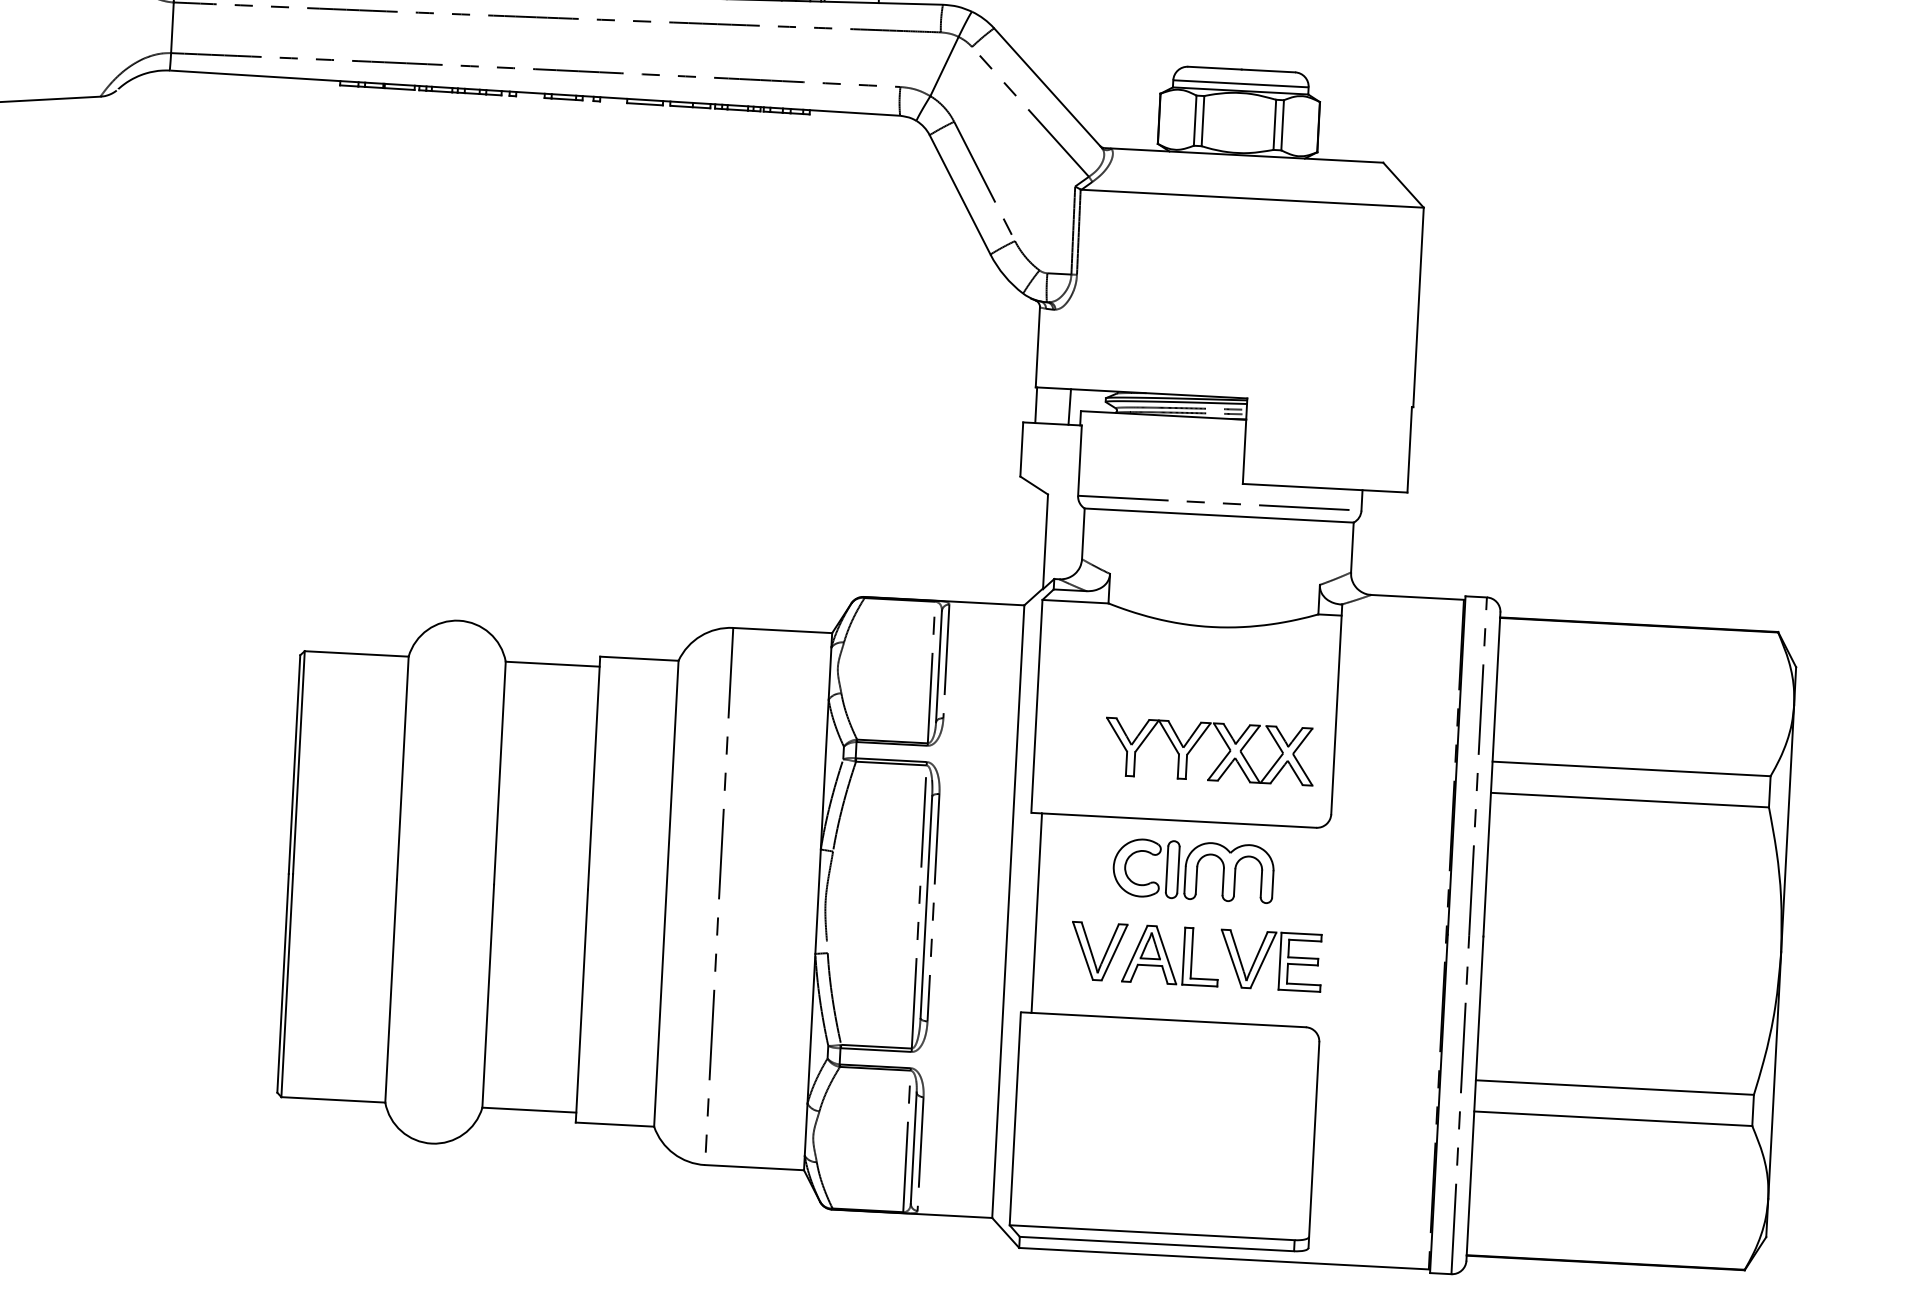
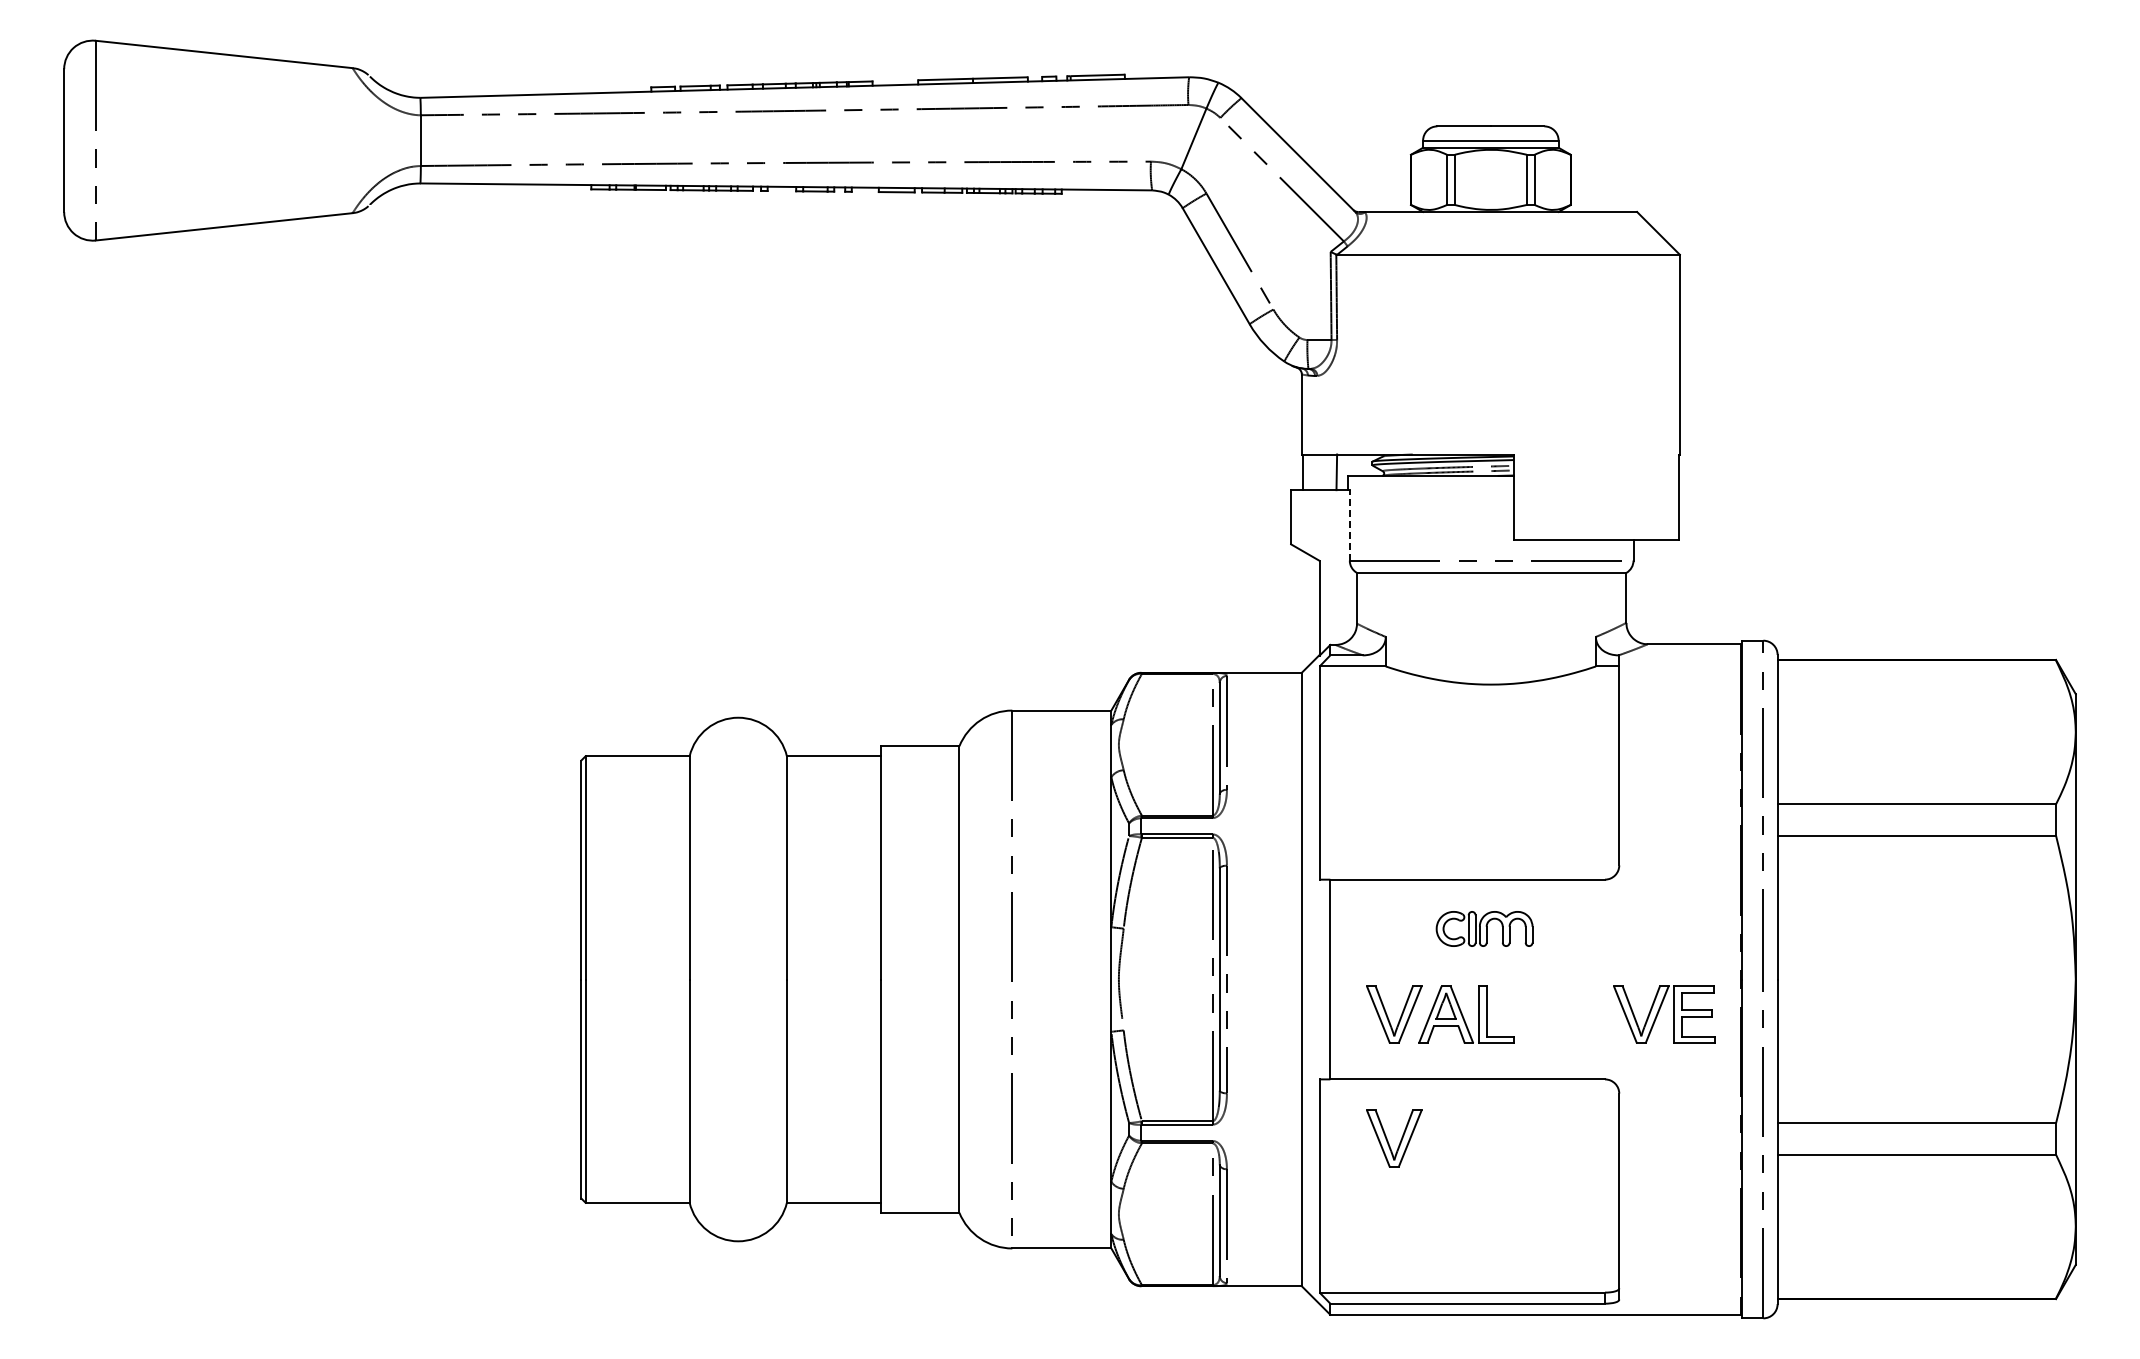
line: (1079, 459) -> (1349, 524), solid -> dashed
part: (1222, 759) -> (1507, 816), removed
part: (1193, 870) -> (1484, 928), size x0.6
part: (1270, 960) -> (1664, 1014), moved
part: (1098, 1076) -> (1400, 1139), added

